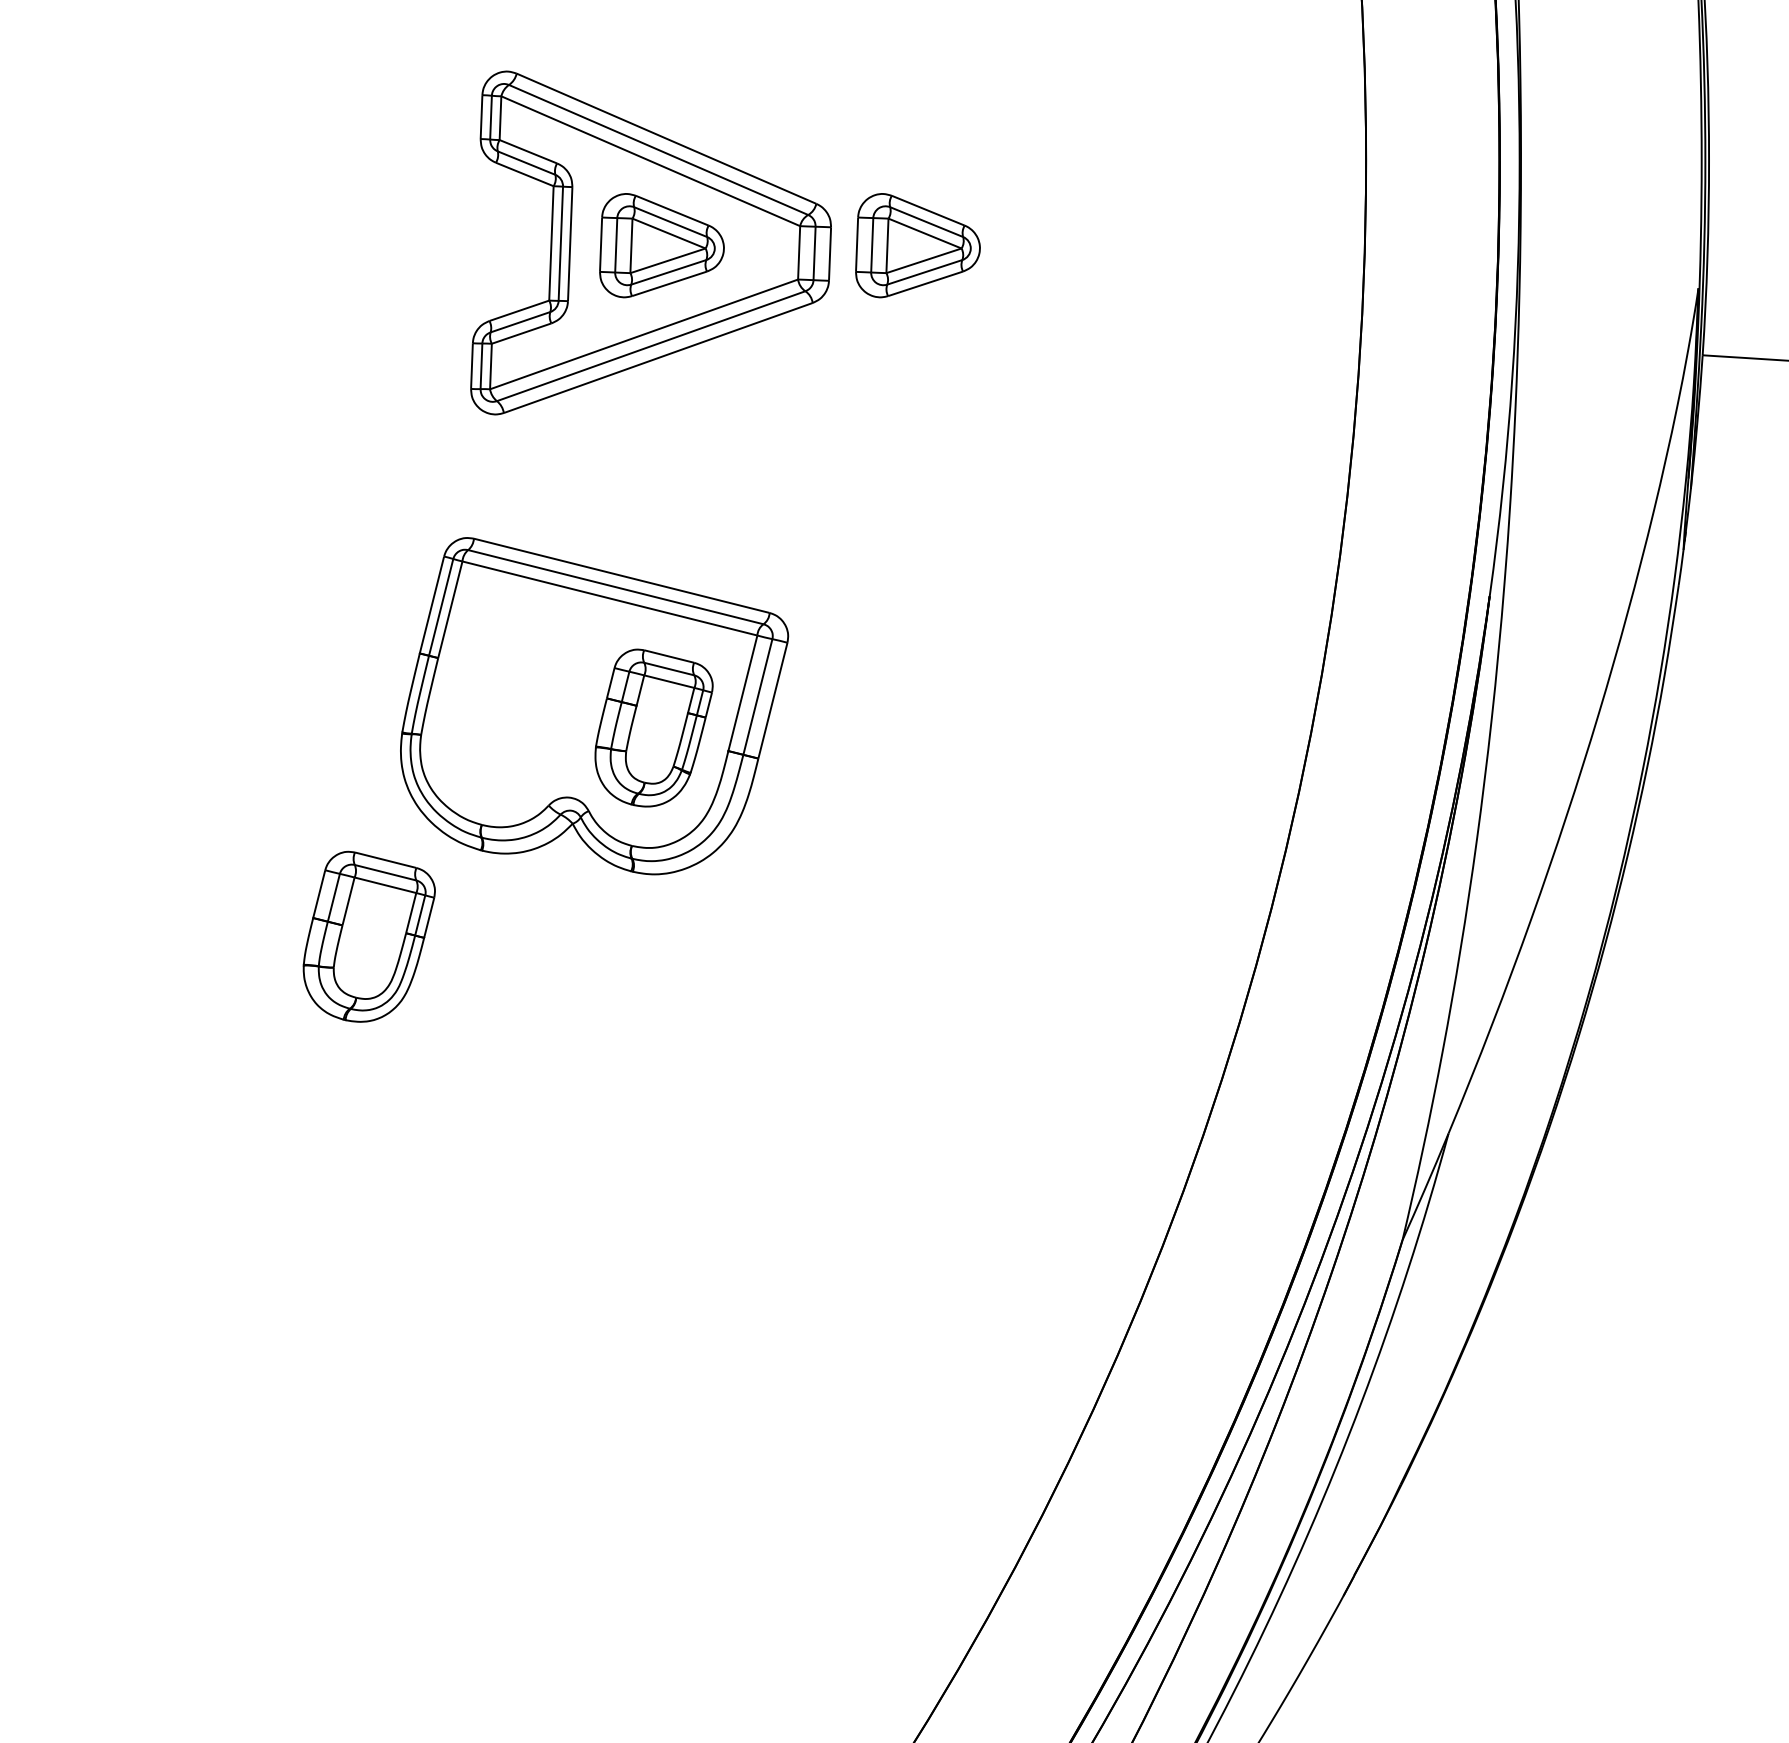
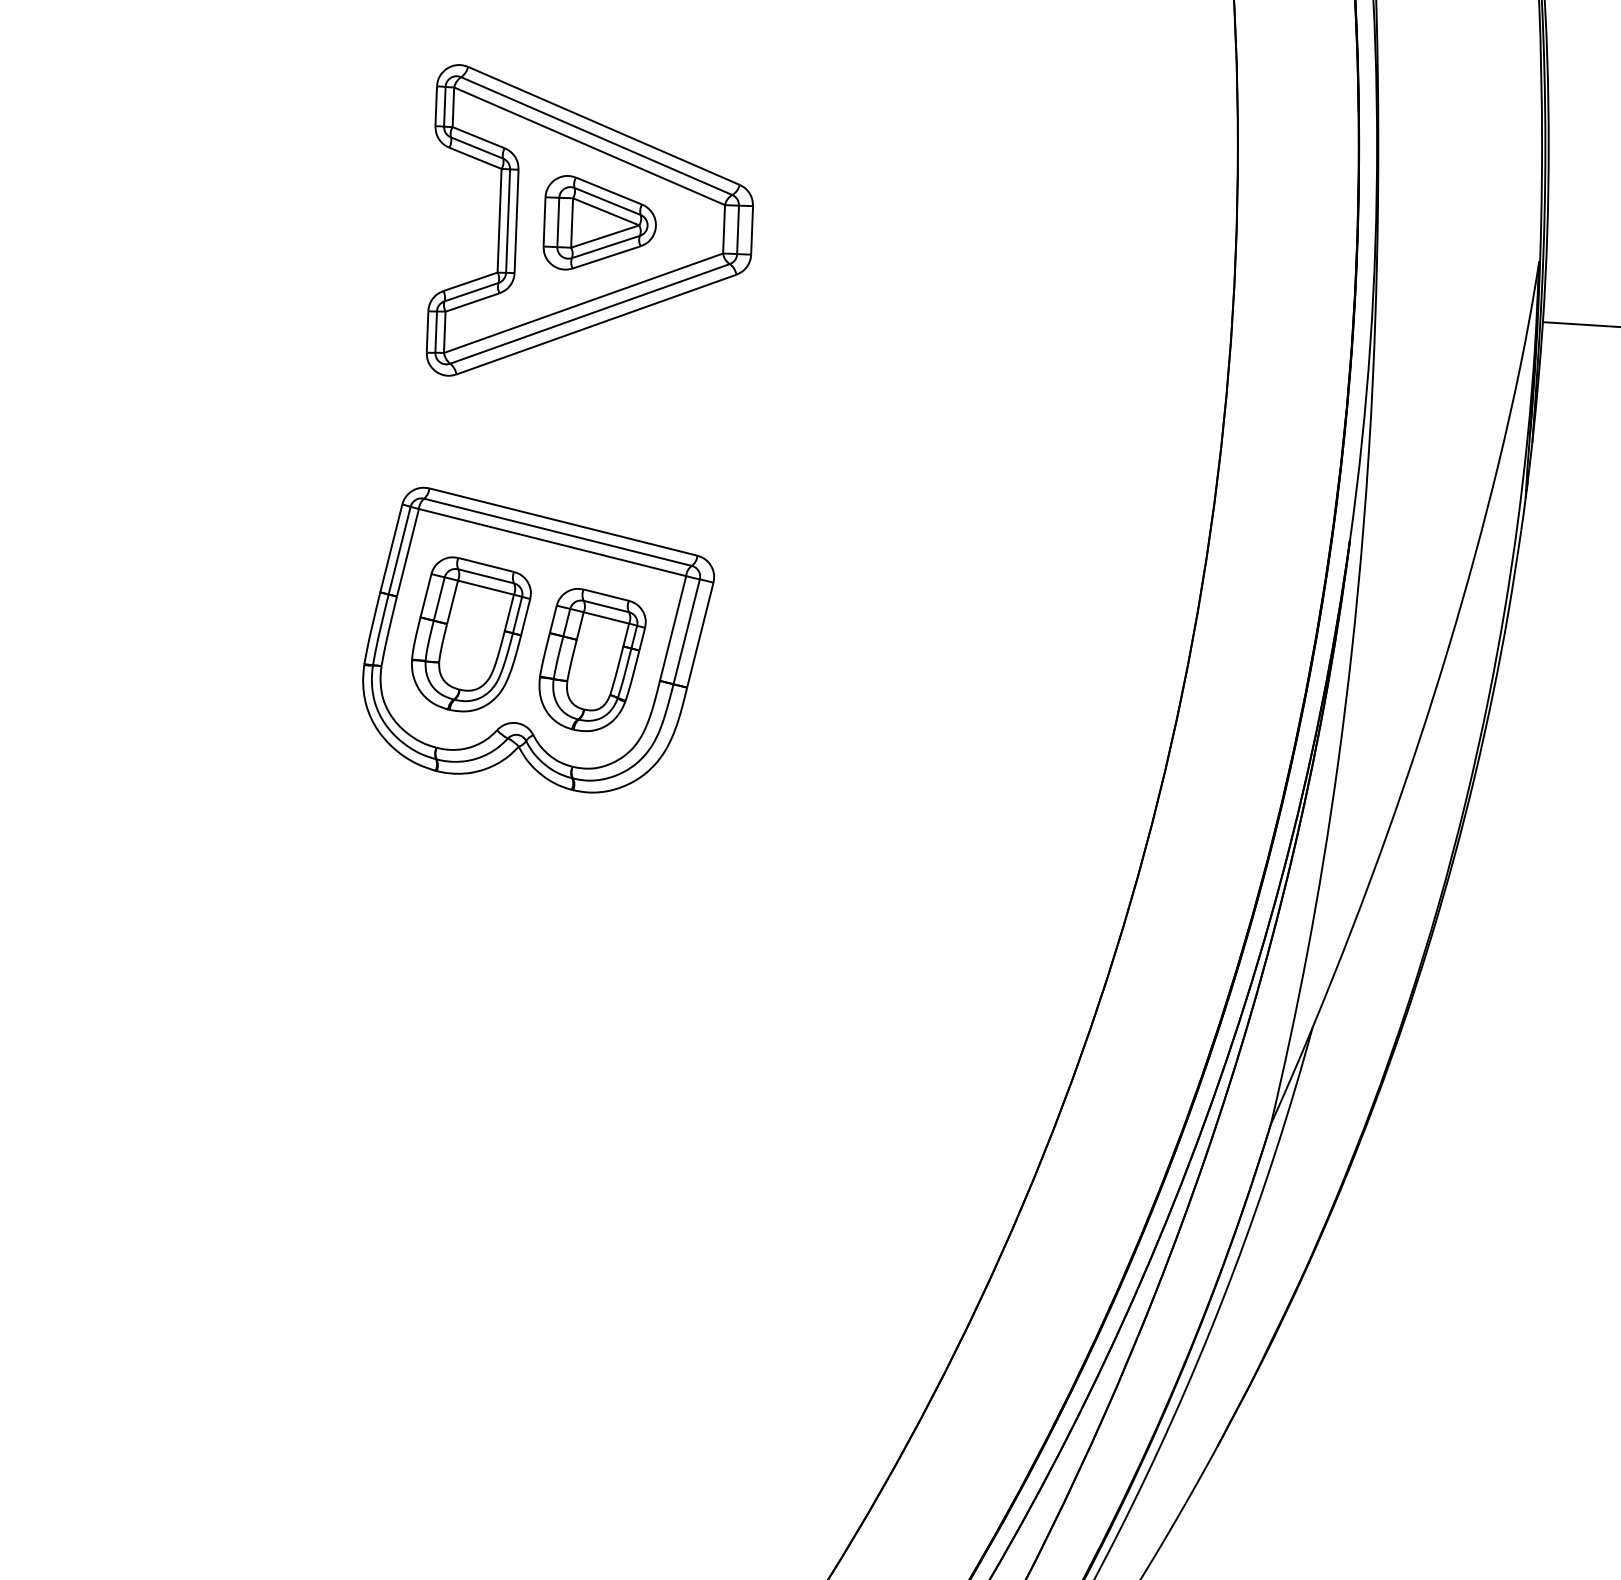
part: (917, 245) -> (831, 222), removed
part: (368, 936) -> (470, 634), moved

